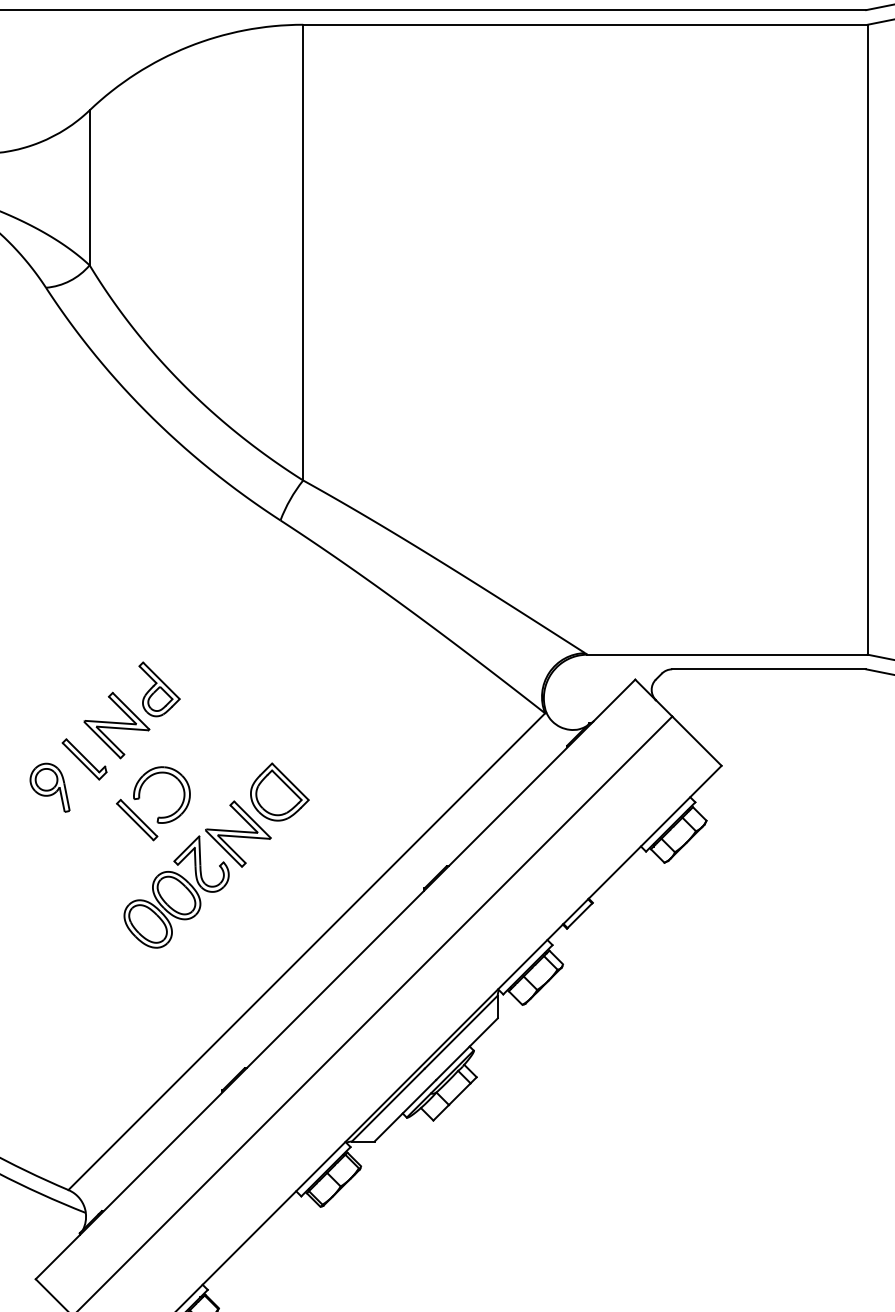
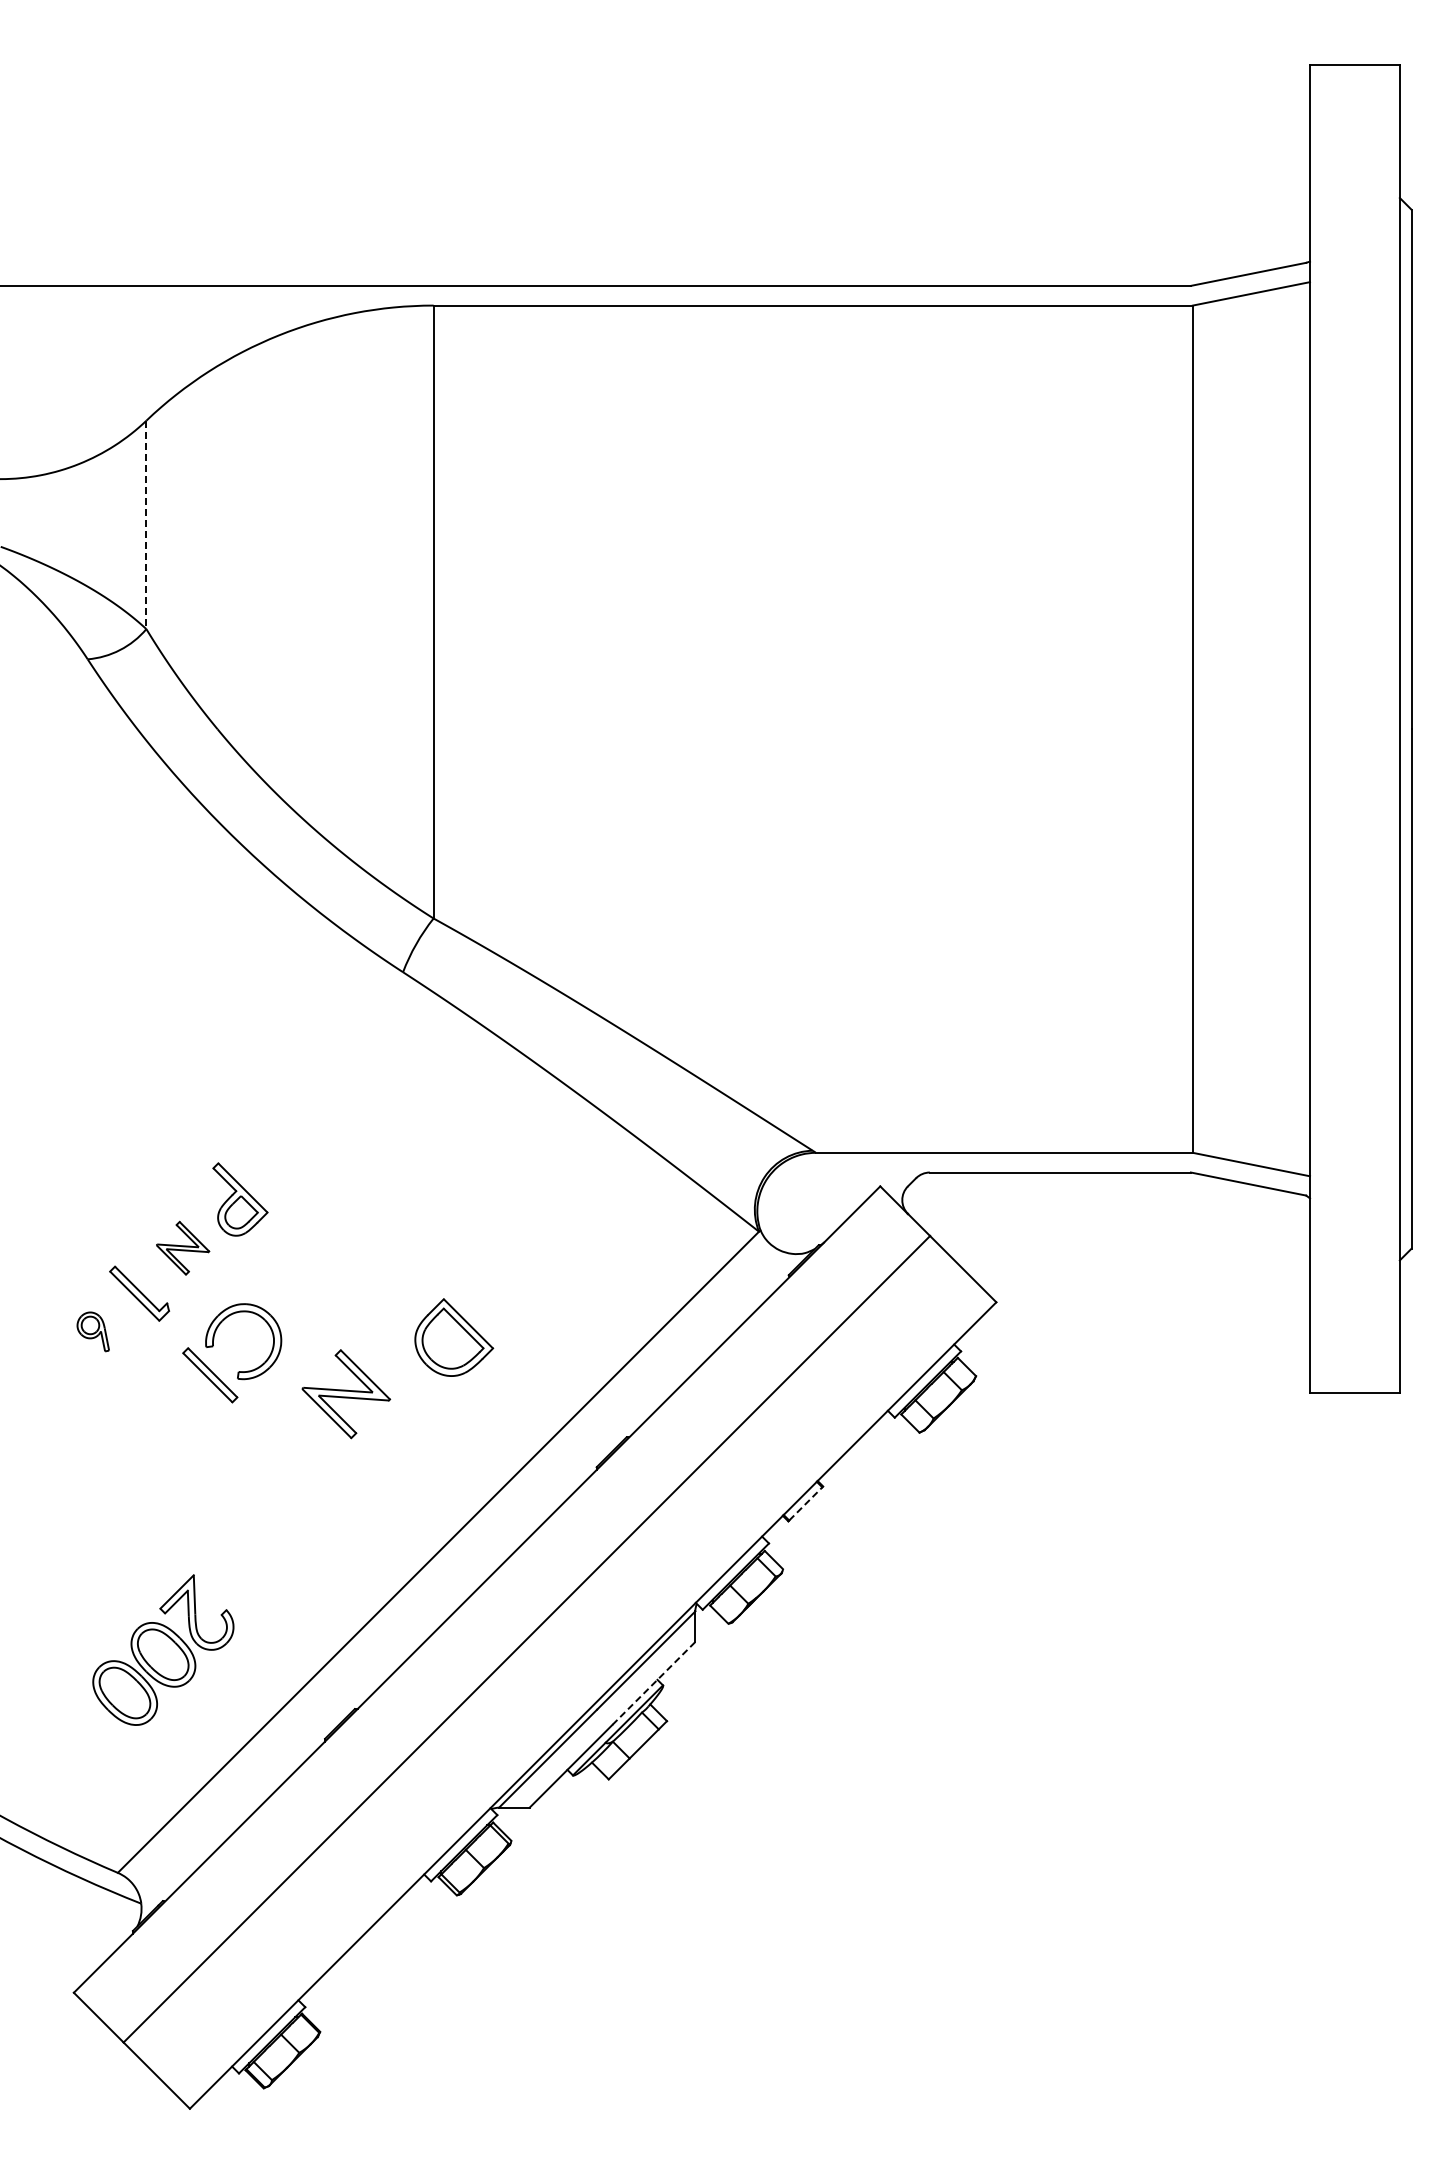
line: (89, 188) -> (146, 525), solid -> dashed
part: (116, 725) -> (182, 1248), size x0.6
part: (50, 787) -> (93, 1331), size x0.6
part: (280, 792) -> (454, 1337), moved
part: (176, 891) -> (163, 1649), moved
line: (580, 915) -> (806, 1503), solid -> dashed
line: (466, 1049) -> (653, 1683), solid -> dashed

